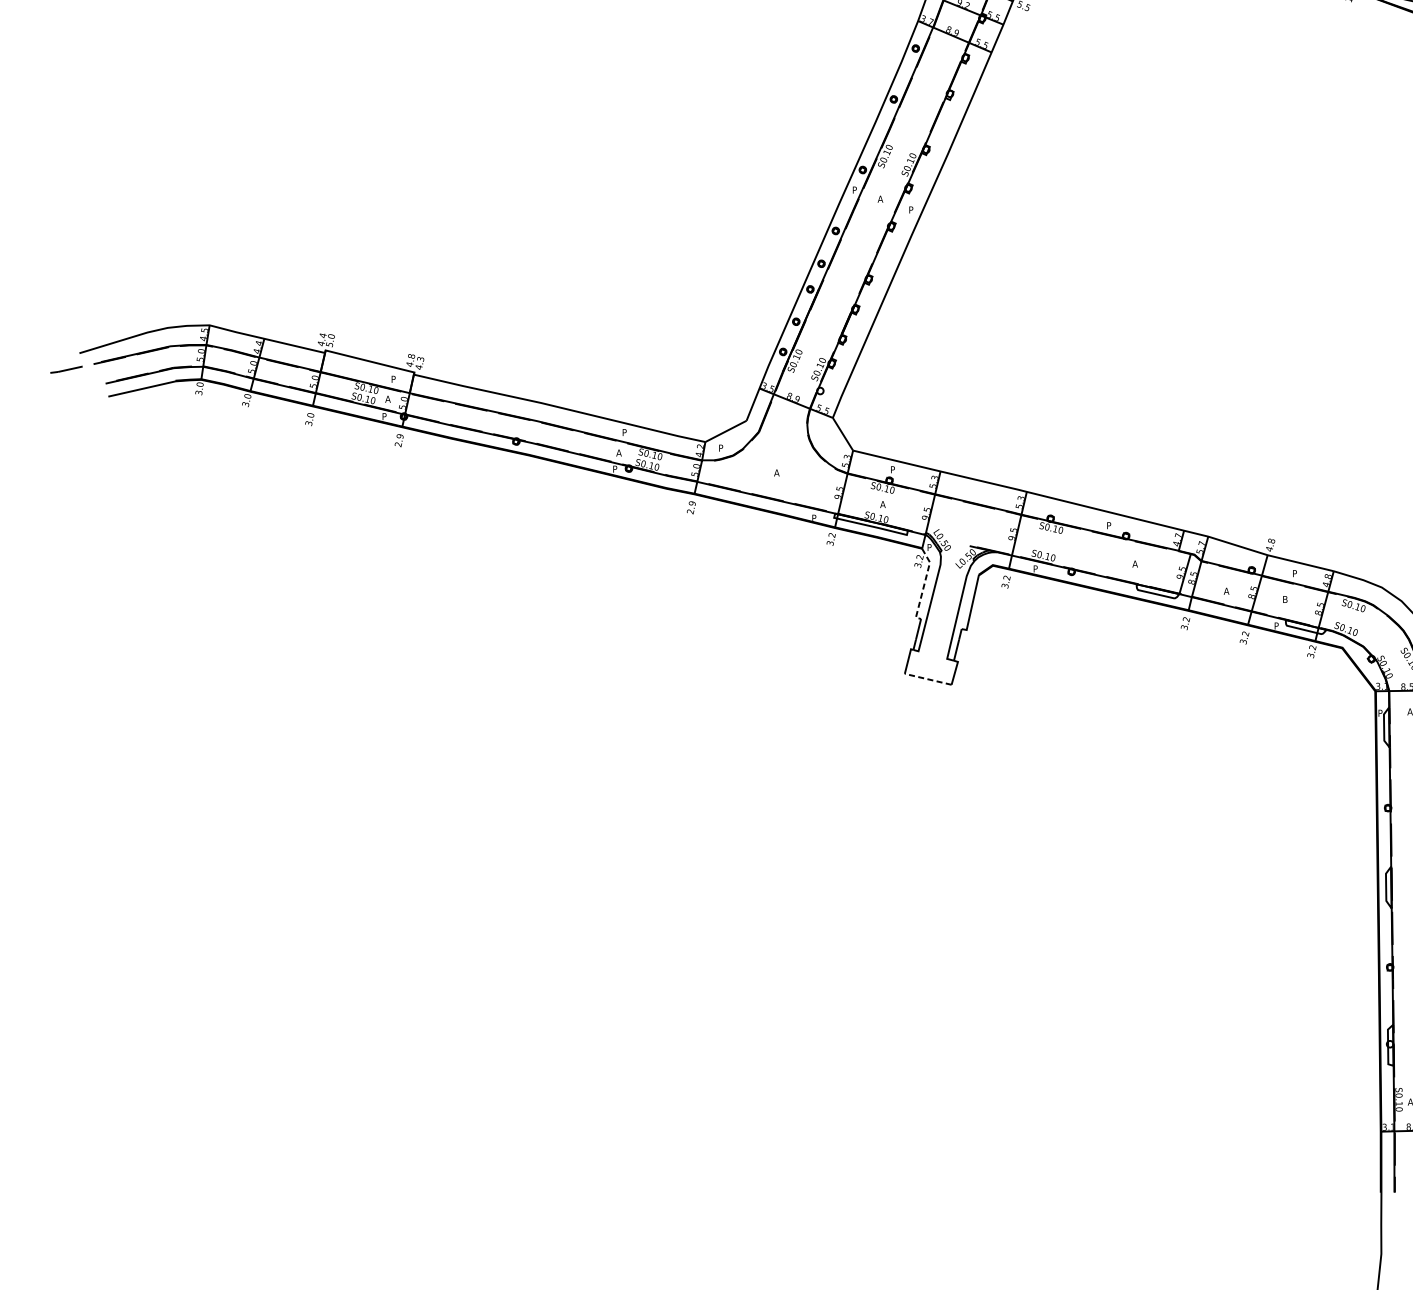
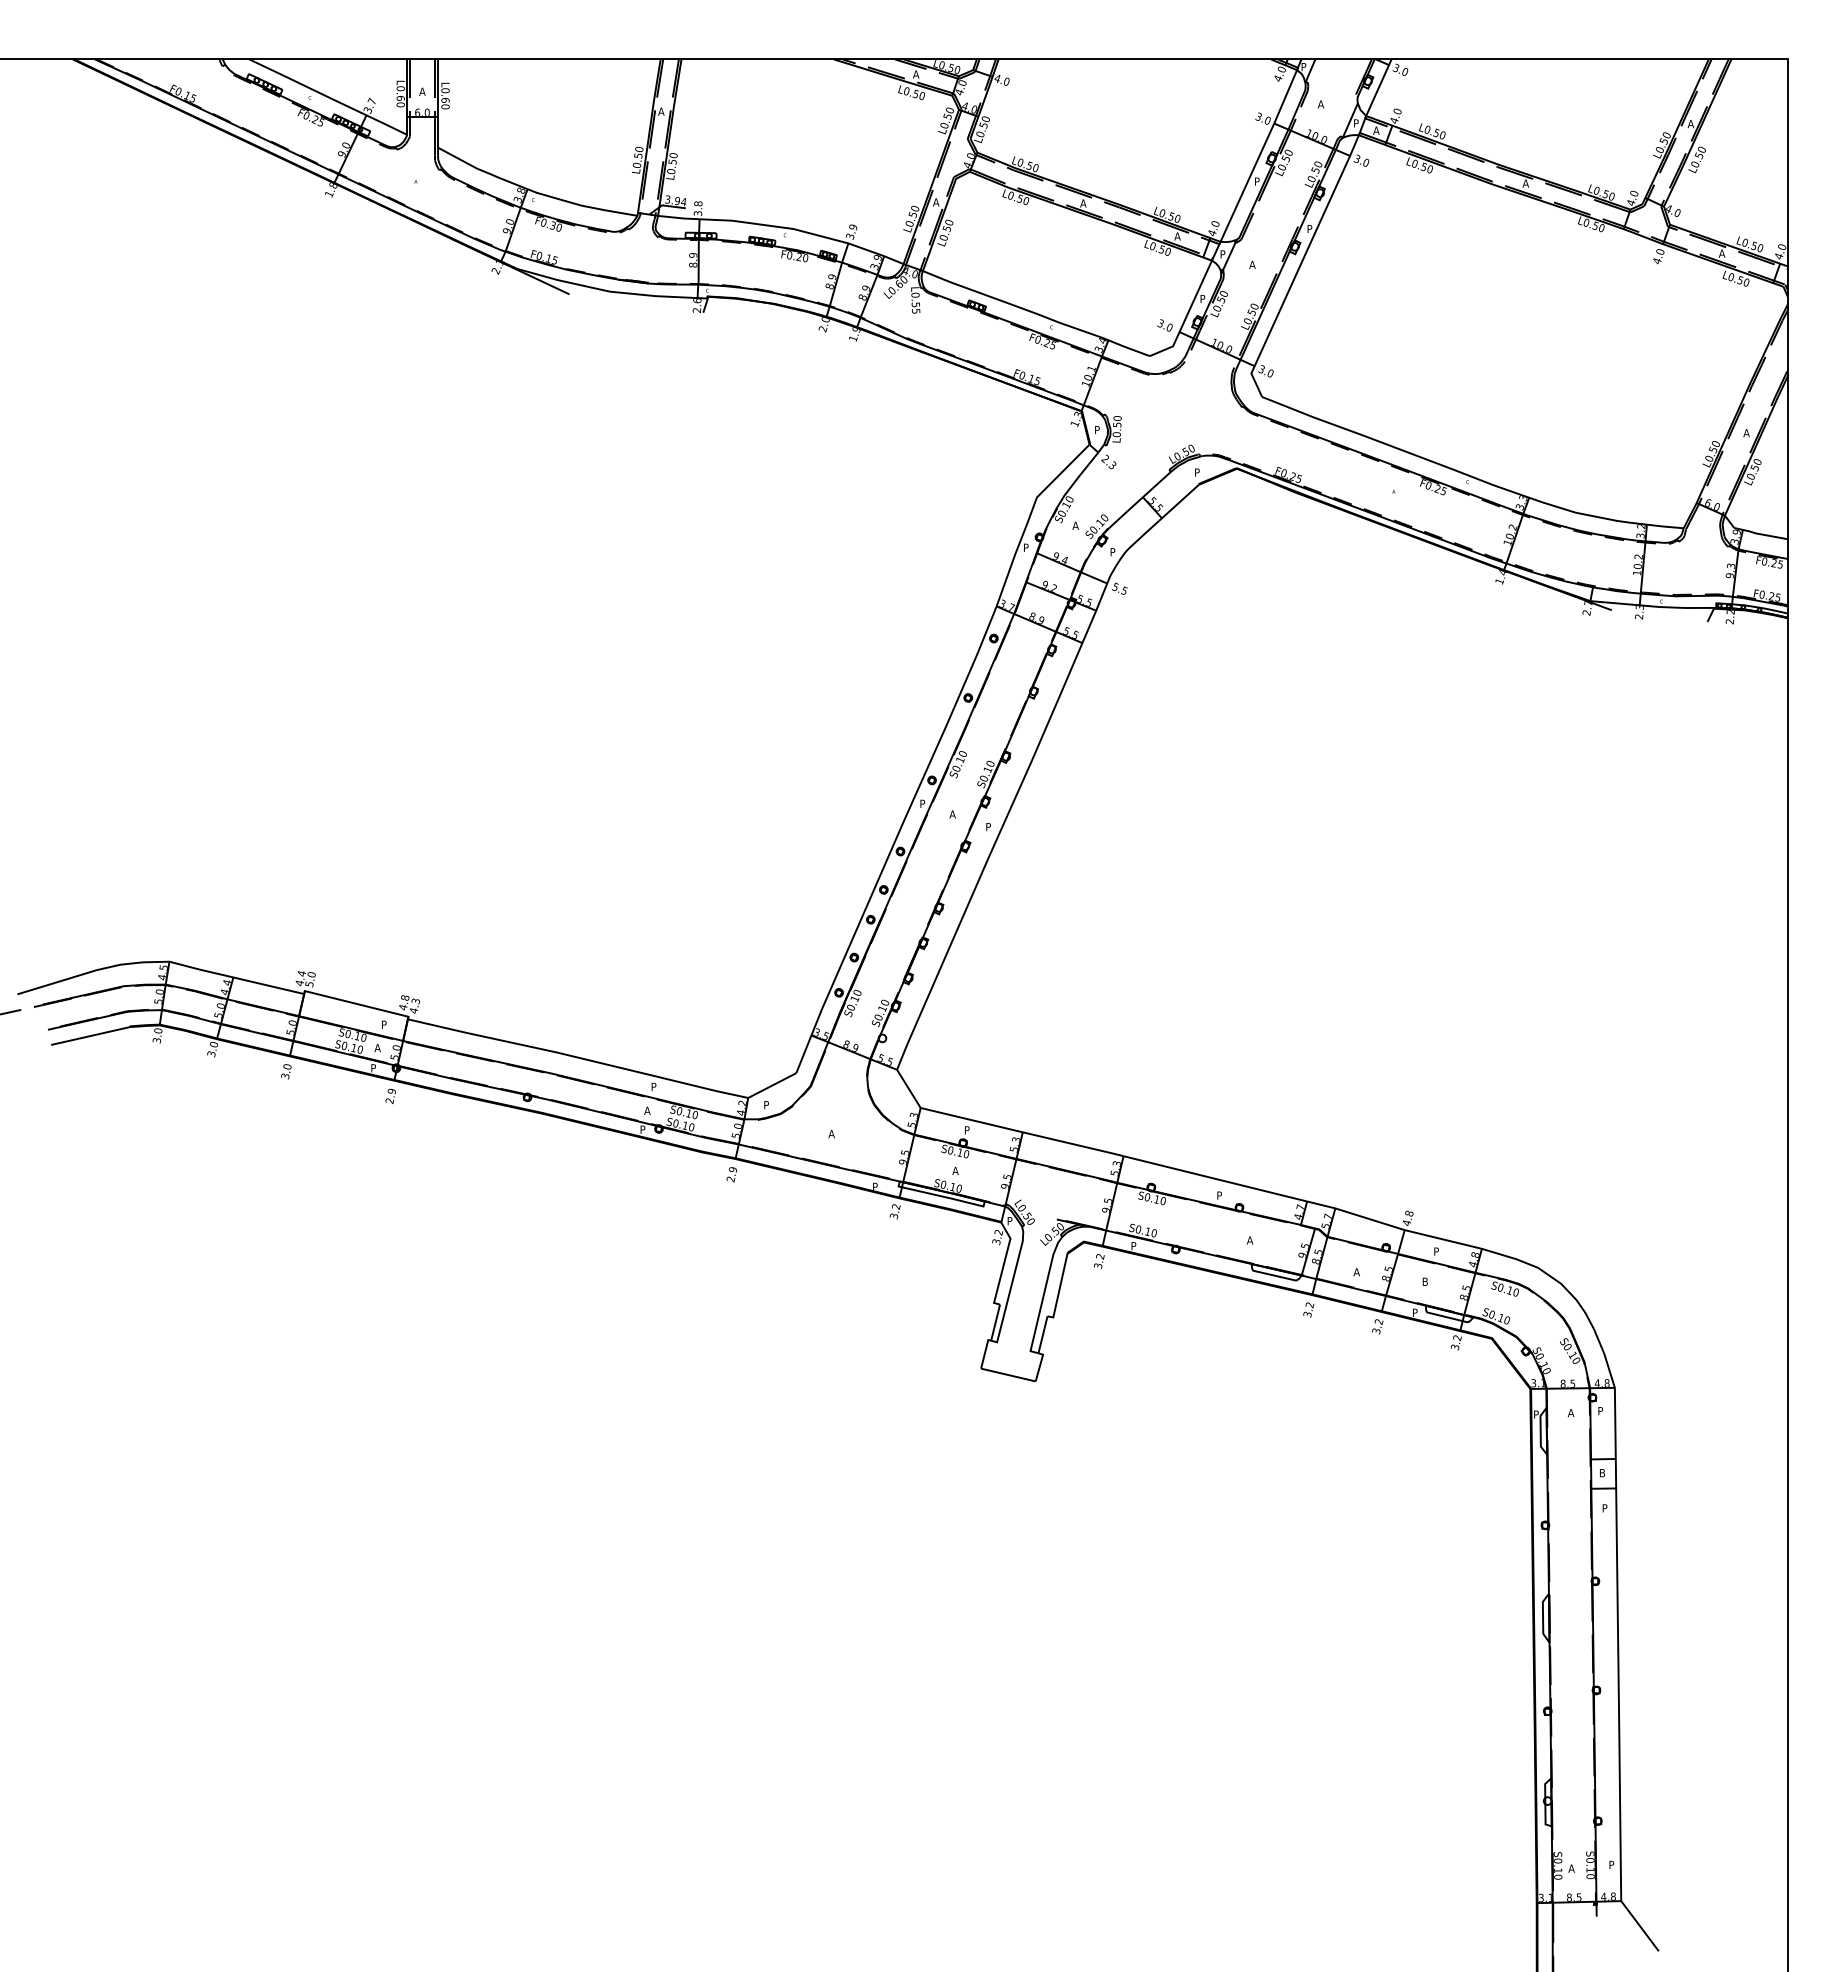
line: (924, 585) -> (1003, 1265), dashed -> solid
line: (927, 678) -> (1007, 1374), dashed -> solid

